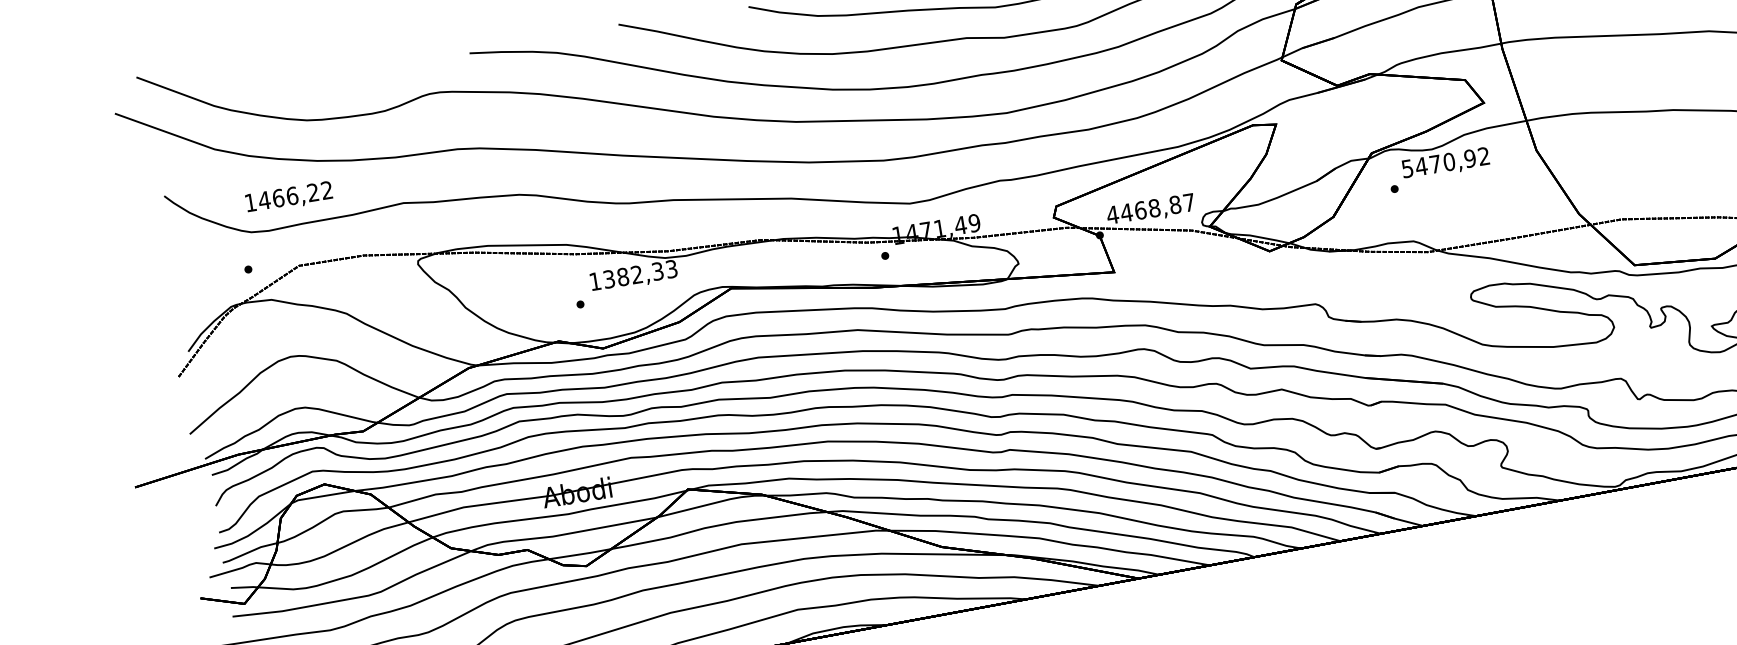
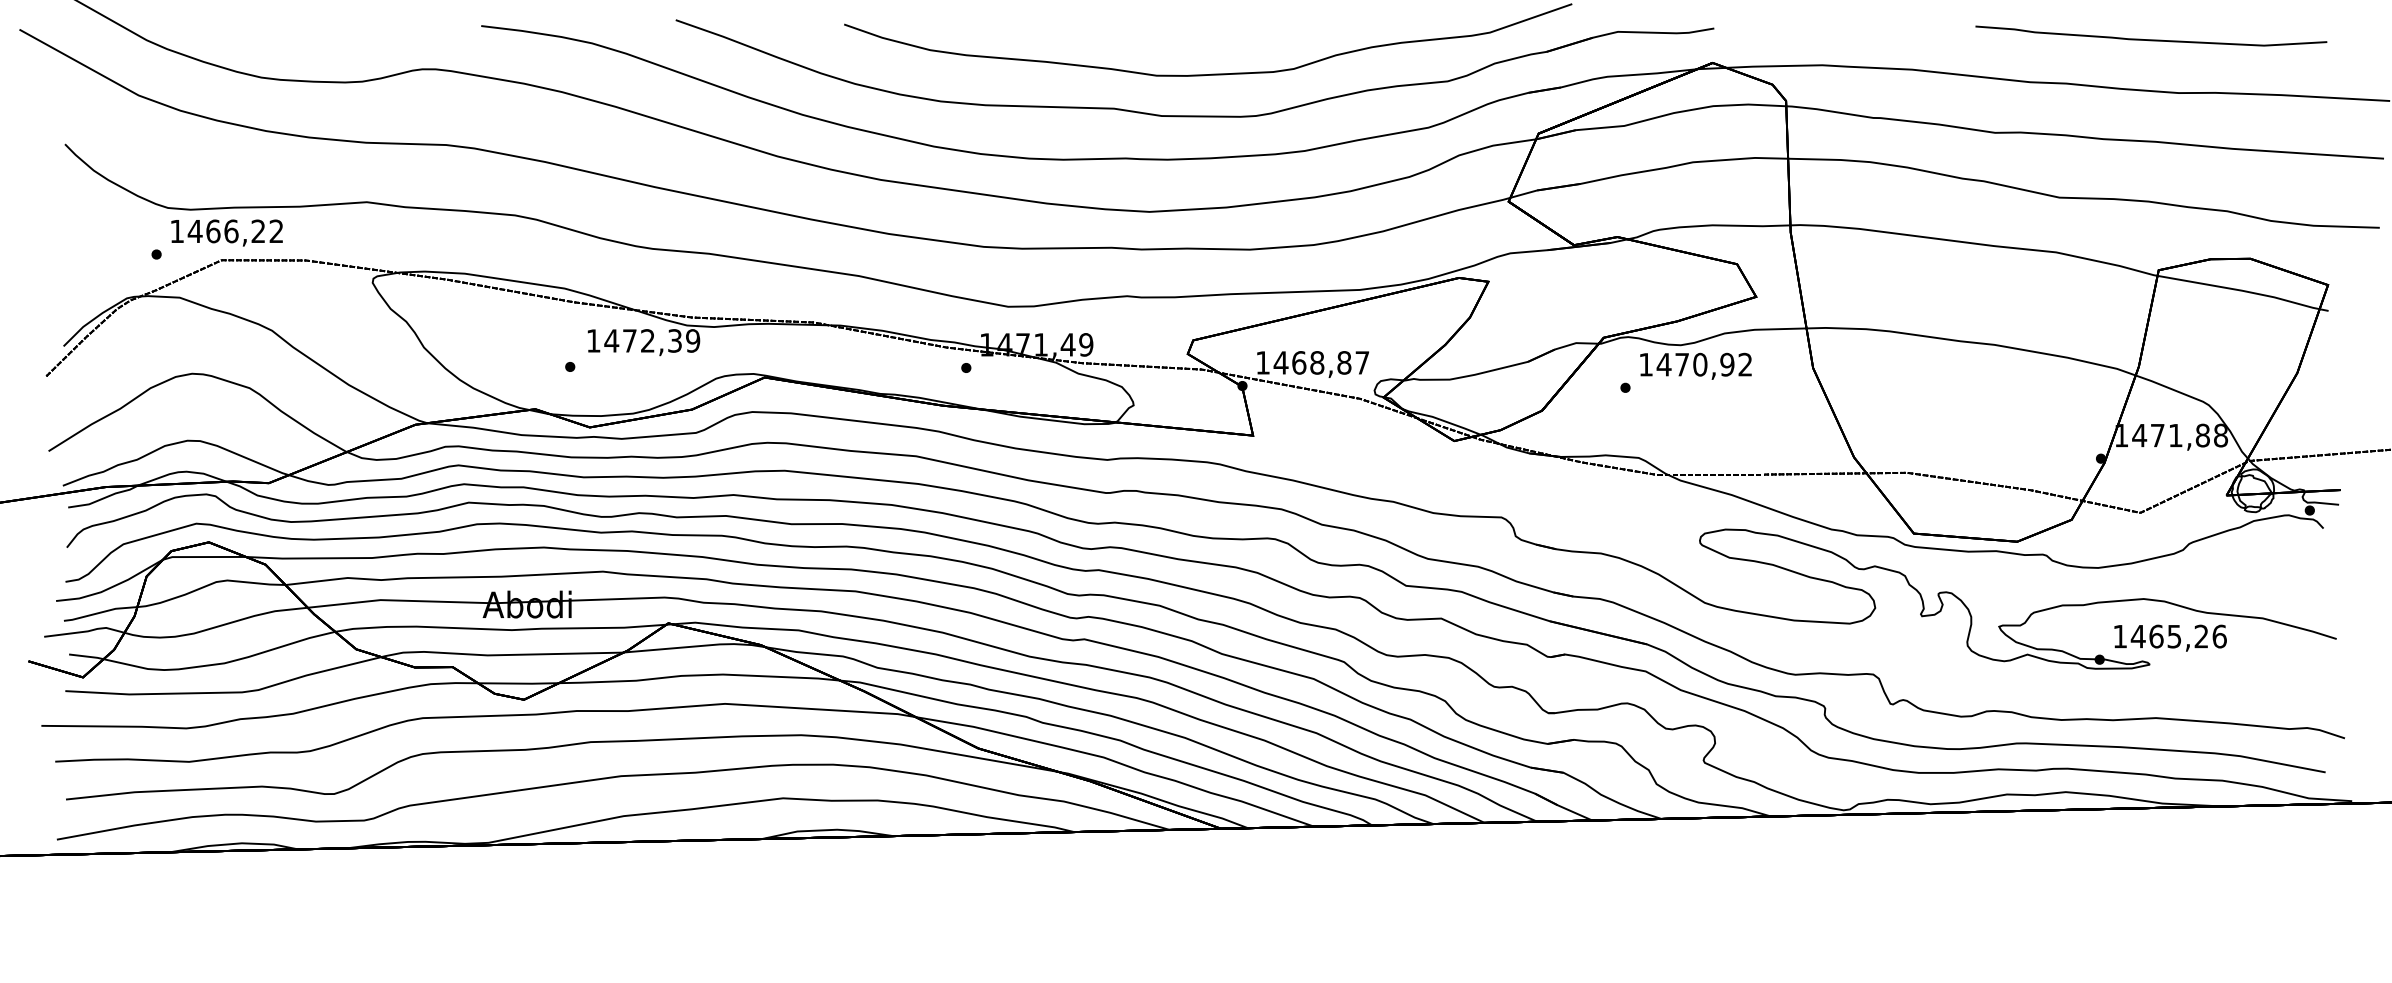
text: (1407, 168) -> (1645, 364), 5470,92 -> 1470,92
text: (288, 197) -> (226, 232), moved
text: (1112, 214) -> (1262, 362), 4468,87 -> 1468,87
text: (640, 273) -> (652, 340), 1382,33 -> 1472,39

